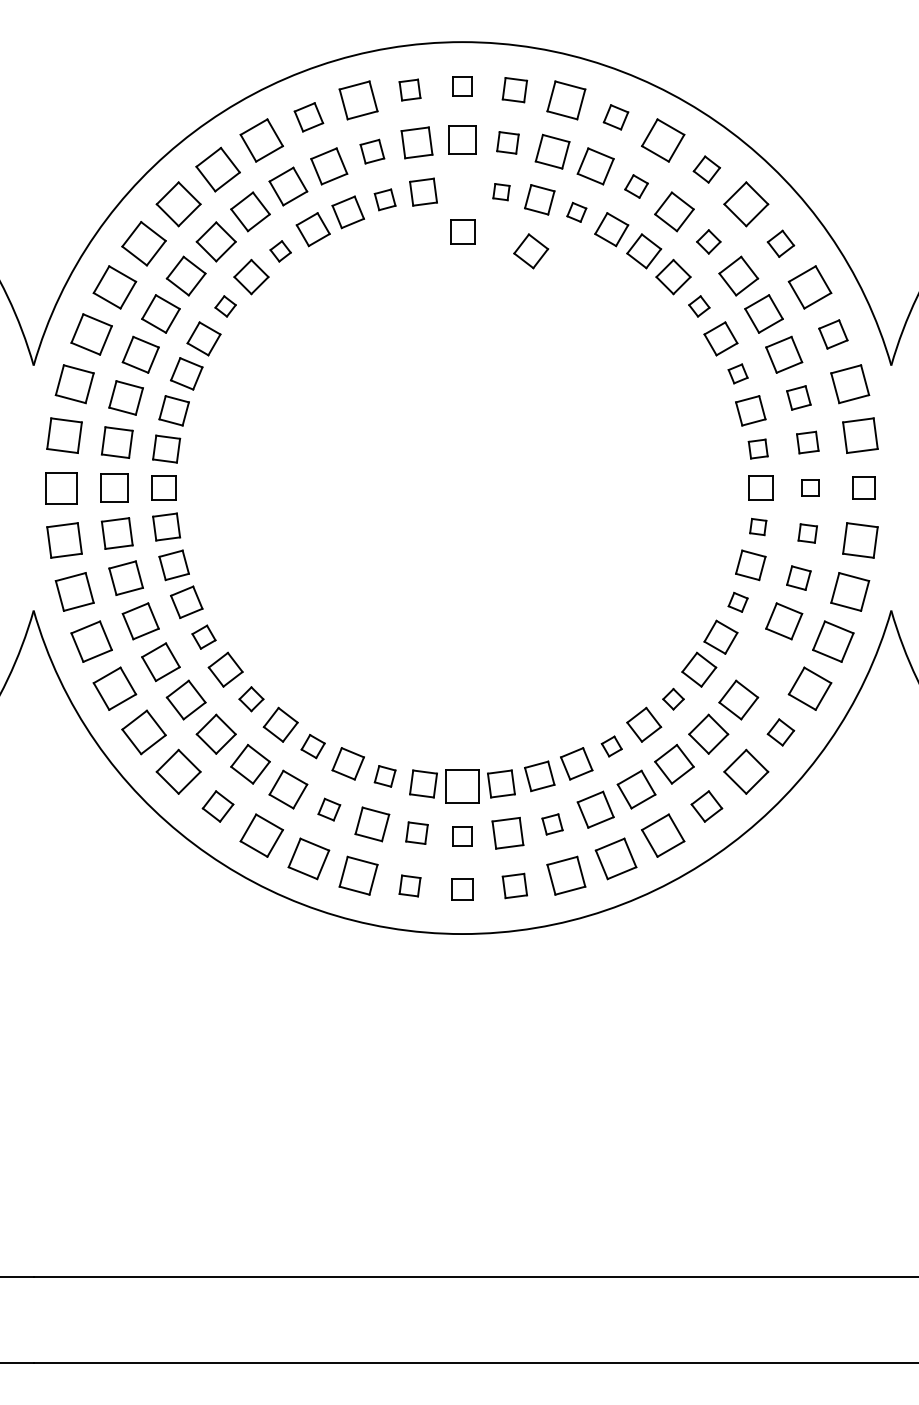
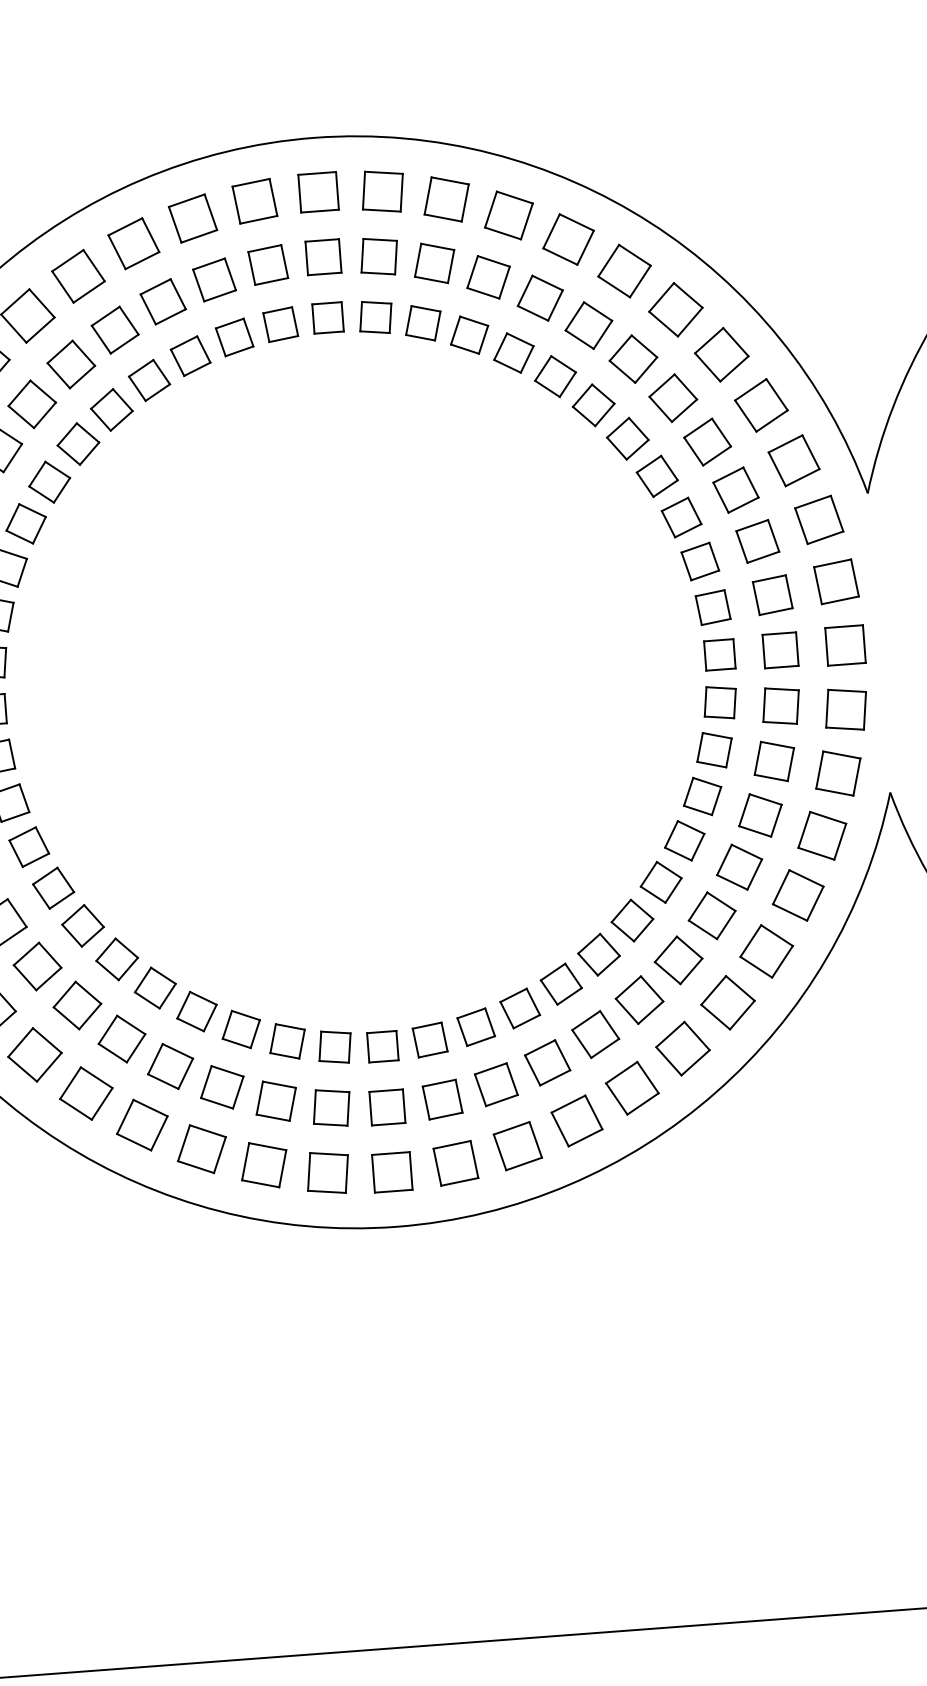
part: (462, 86) -> (318, 192), size x1.67
part: (409, 89) -> (254, 200), size x1.67
part: (514, 89) -> (382, 190), size x1.43
part: (308, 117) -> (133, 244), size x1.43
part: (615, 117) -> (508, 215), size x1.67
part: (507, 142) -> (378, 256), size x1.43
part: (372, 151) -> (214, 279), size x1.43
part: (706, 169) -> (624, 270), size x1.67
part: (636, 186) -> (540, 298), size x1.67
part: (501, 191) -> (375, 316), size x1.67
part: (384, 199) -> (233, 337), size x1.43
part: (576, 212) -> (469, 335), size x1.67
part: (462, 231) -> (328, 317), moved
part: (708, 241) -> (633, 358), size x1.67
part: (780, 243) -> (721, 354), size x1.67
part: (280, 251) -> (111, 410), size x1.67
part: (531, 251) -> (417, 387), removed
part: (225, 306) -> (49, 482), size x1.67
part: (699, 306) -> (628, 438), size x1.67
part: (833, 334) -> (794, 460), size x1.43
part: (737, 373) -> (680, 517), size x1.67
part: (798, 397) -> (757, 540), size x1.43
part: (807, 442) -> (772, 595), size x1.43
part: (757, 448) -> (712, 606), size x1.43
part: (810, 487) -> (780, 649), size x1.67
part: (863, 488) -> (845, 646), size x1.43
part: (757, 526) -> (719, 702), size x1.67
part: (807, 533) -> (780, 706), size x1.67
part: (798, 577) -> (773, 760), size x1.43
part: (737, 602) -> (701, 796), size x1.67
part: (203, 636) -> (52, 887), size x1.43
part: (763, 662) -> (738, 867), added
part: (251, 699) -> (117, 959), size x1.43
part: (673, 699) -> (632, 921), size x1.67
part: (780, 732) -> (766, 951), size x1.67
part: (312, 746) -> (196, 1011), size x1.43
part: (611, 746) -> (561, 984), size x1.67
part: (384, 776) -> (286, 1041), size x1.43
part: (462, 786) -> (382, 1046), size x0.71
part: (217, 806) -> (85, 1093), size x1.43
part: (706, 806) -> (682, 1048), size x1.43
part: (329, 809) -> (222, 1086), size x1.67
part: (552, 824) -> (496, 1084), size x1.67
part: (416, 832) -> (330, 1107), size x1.43
part: (462, 836) -> (387, 1107), size x1.43
part: (409, 885) -> (327, 1172), size x1.67
part: (514, 885) -> (455, 1162), size x1.43
part: (462, 889) -> (392, 1172), size x1.43

